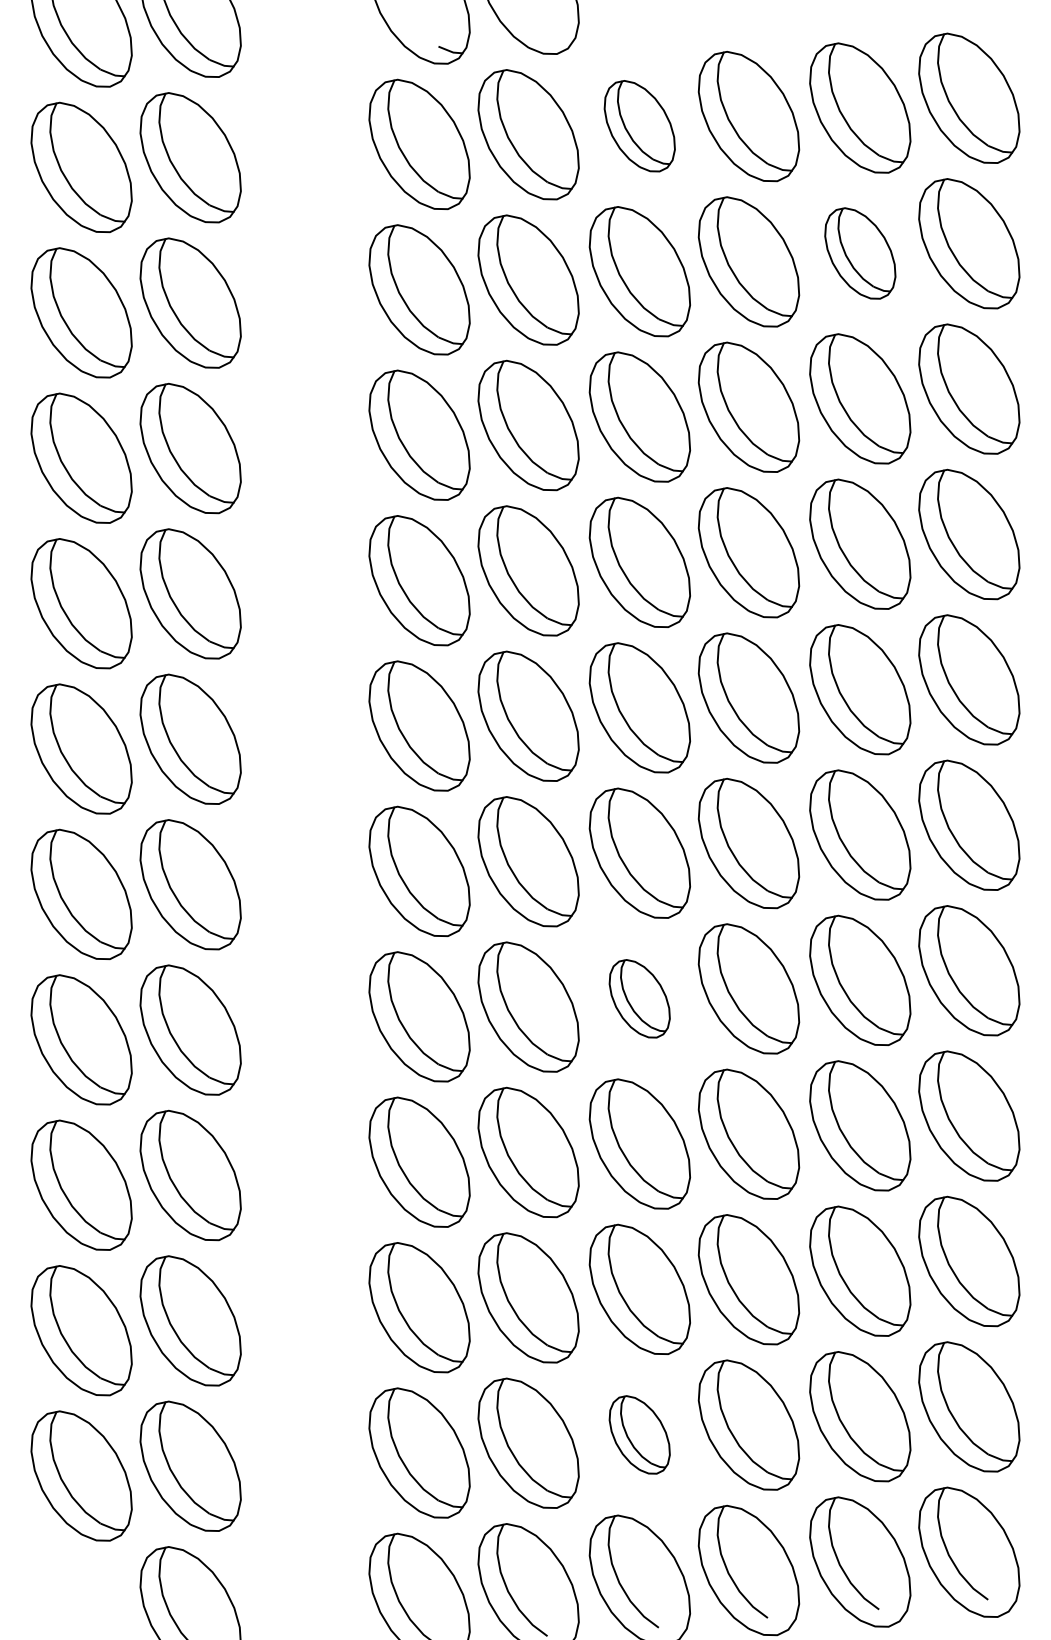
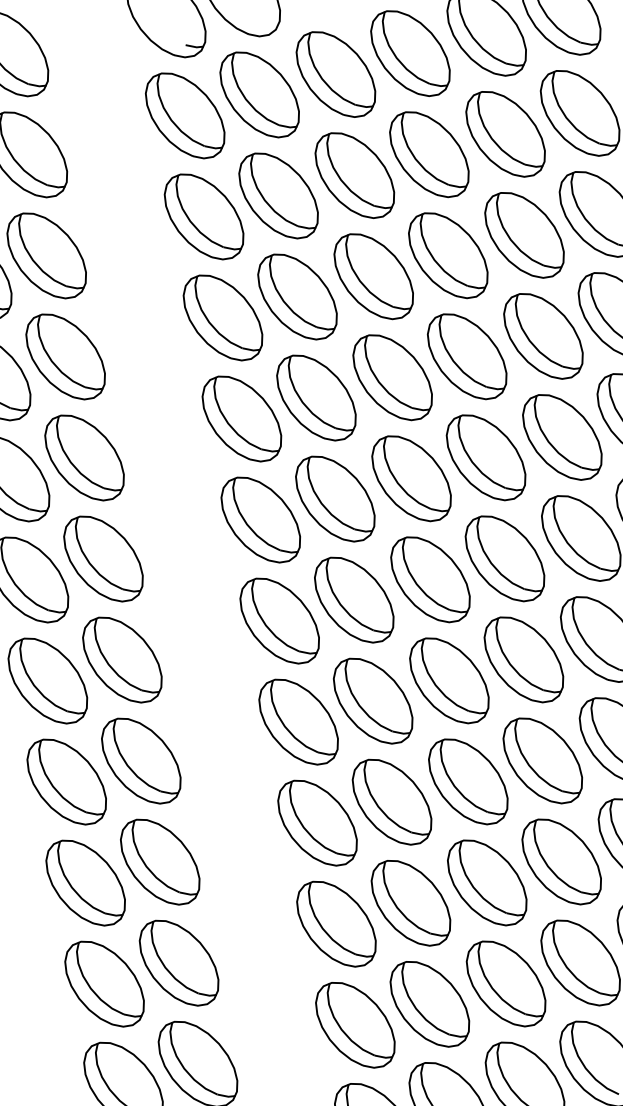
part: (639, 125) -> (335, 73), size x1.43
part: (860, 253) -> (505, 134), size x1.43
part: (639, 998) -> (449, 680), size x1.67
part: (639, 1434) -> (505, 983), size x1.67

